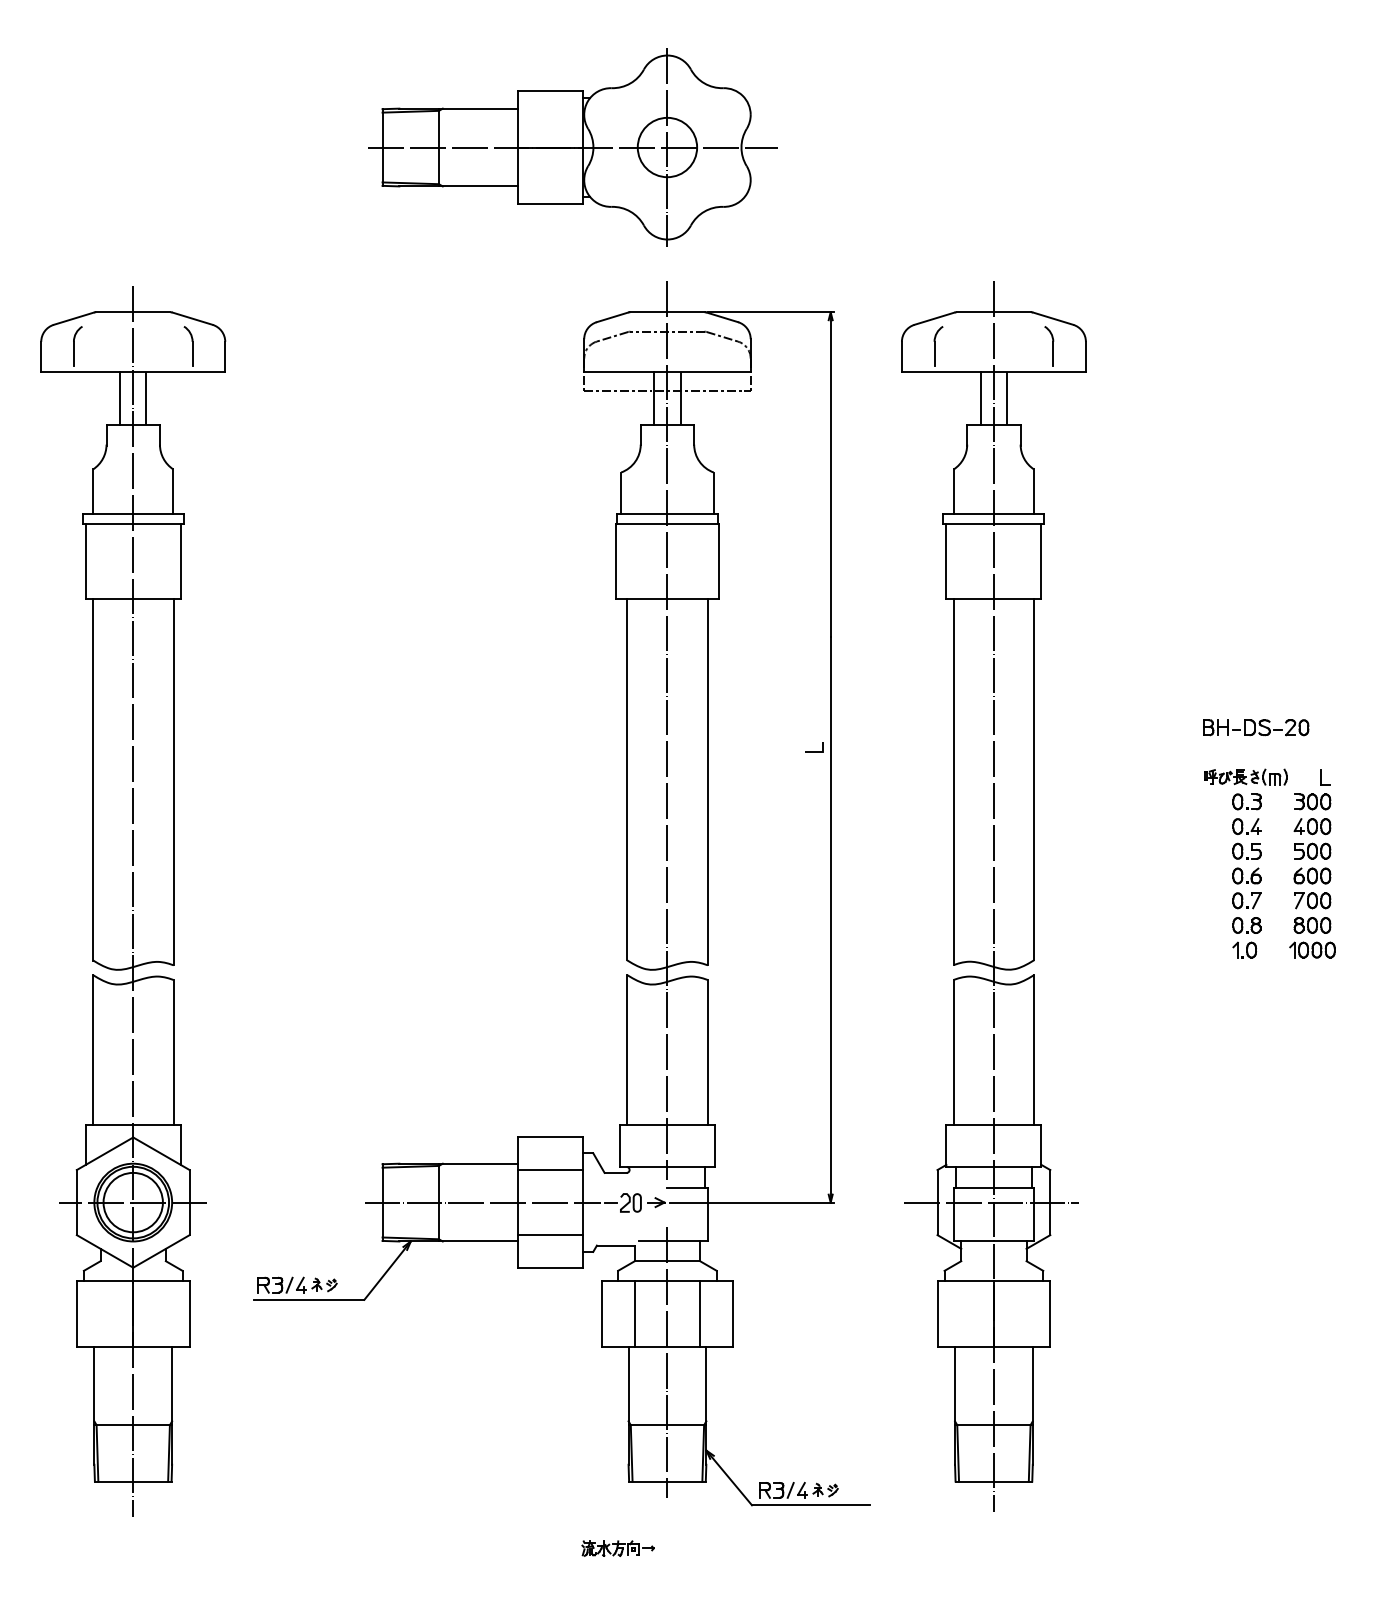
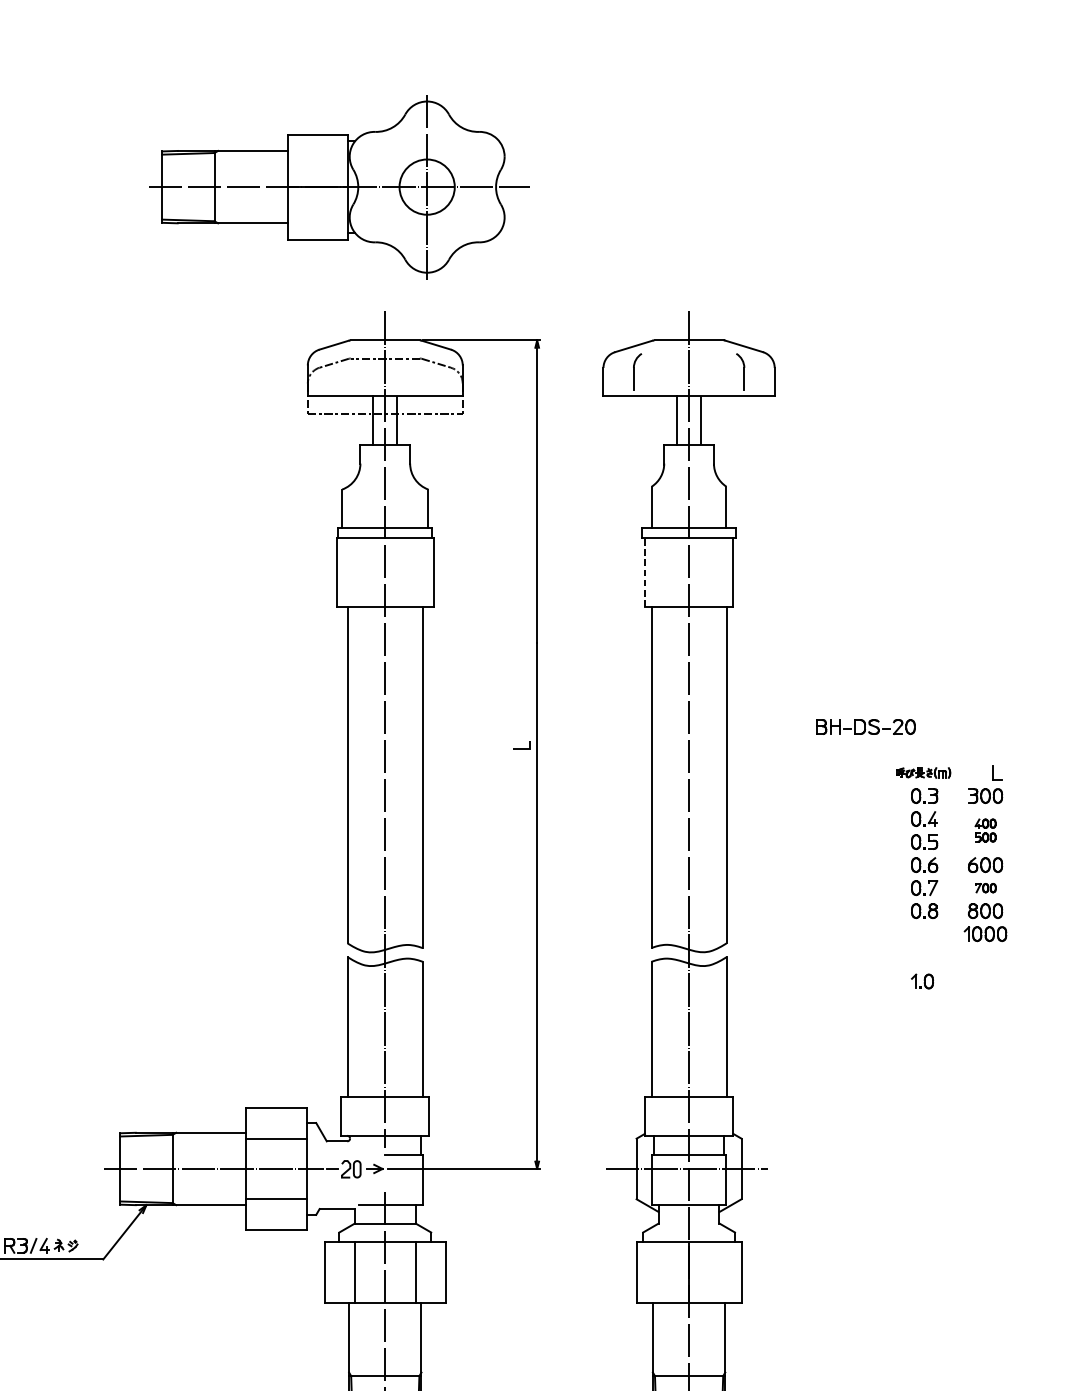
part: (572, 147) -> (338, 187), moved
line: (946, 561) -> (644, 572), solid -> dashed
part: (1256, 727) -> (866, 726), moved
part: (1245, 776) -> (923, 772), size x0.7
part: (1312, 838) -> (985, 830), size x0.6
part: (1312, 900) -> (985, 887), size x0.6
part: (1244, 949) -> (922, 980), moved

